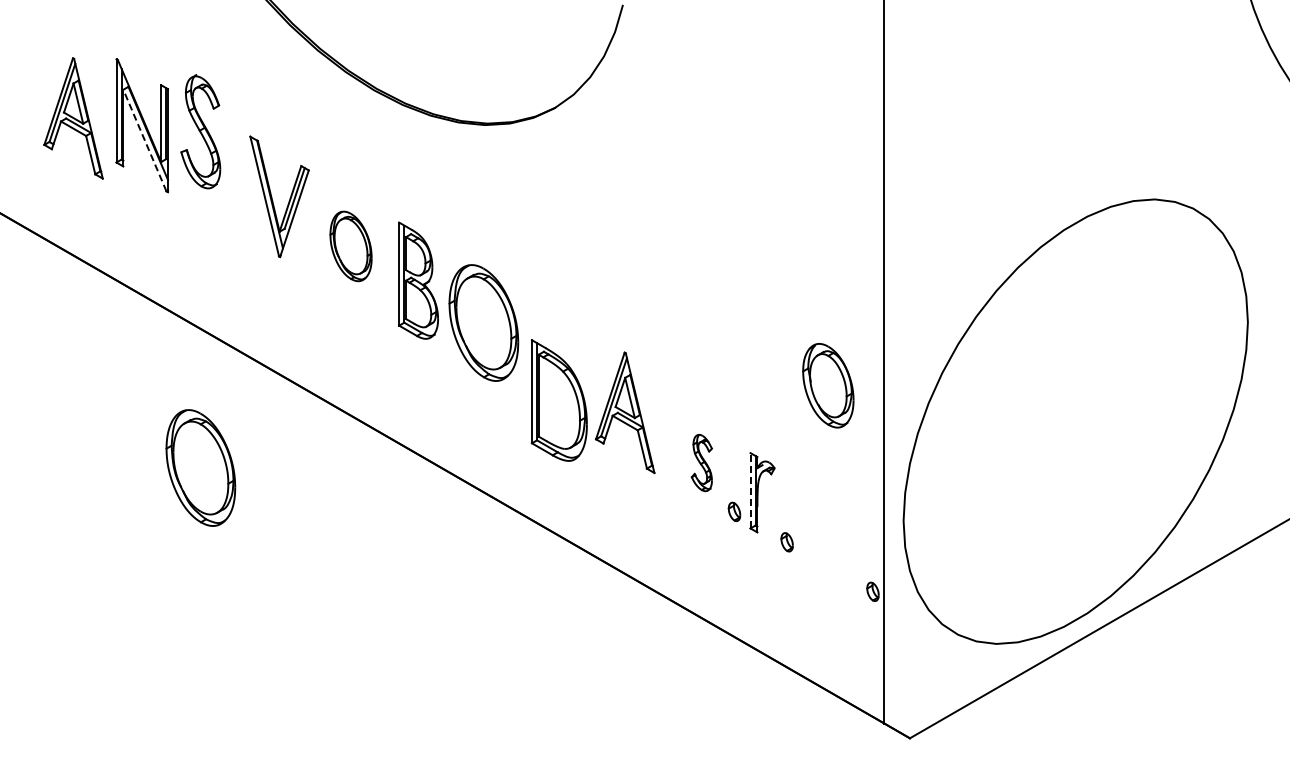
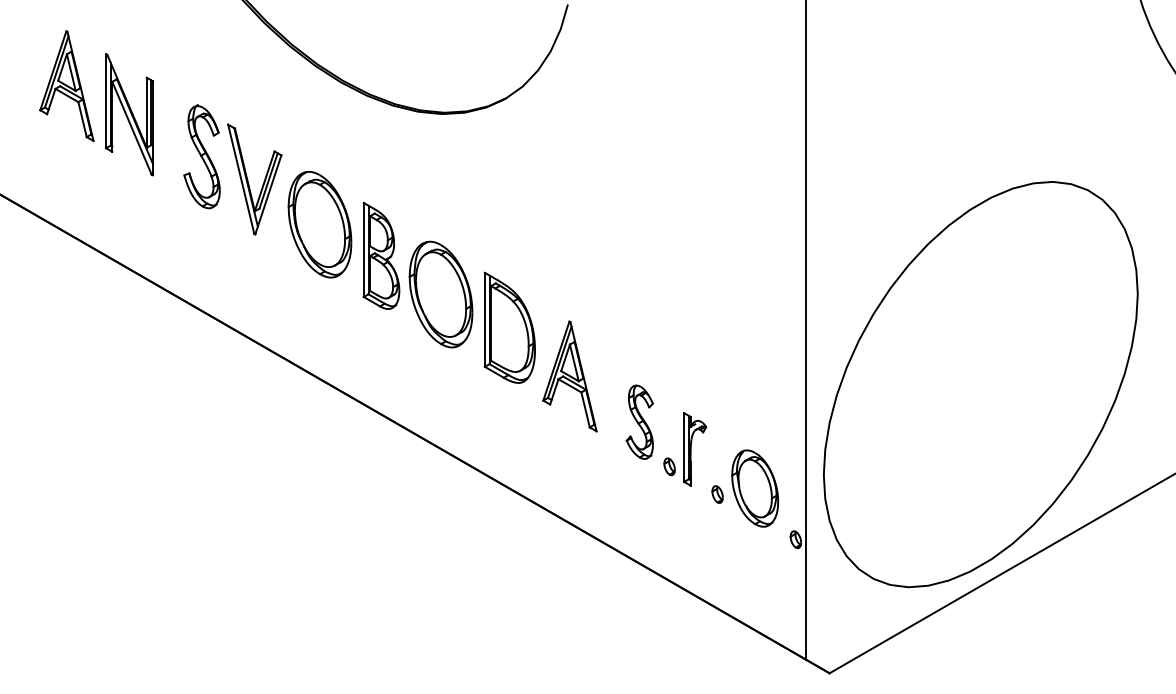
part: (73, 118) -> (66, 86), moved
part: (200, 131) -> (201, 156), moved
line: (144, 140) -> (131, 128), dashed -> solid
part: (350, 246) -> (319, 224), size x1.67
part: (828, 385) -> (755, 488), moved
part: (558, 400) -> (509, 327), moved
part: (701, 462) -> (639, 421), size x1.43
part: (200, 467) -> (182, 426), removed
line: (750, 490) -> (684, 447), dashed -> solid

